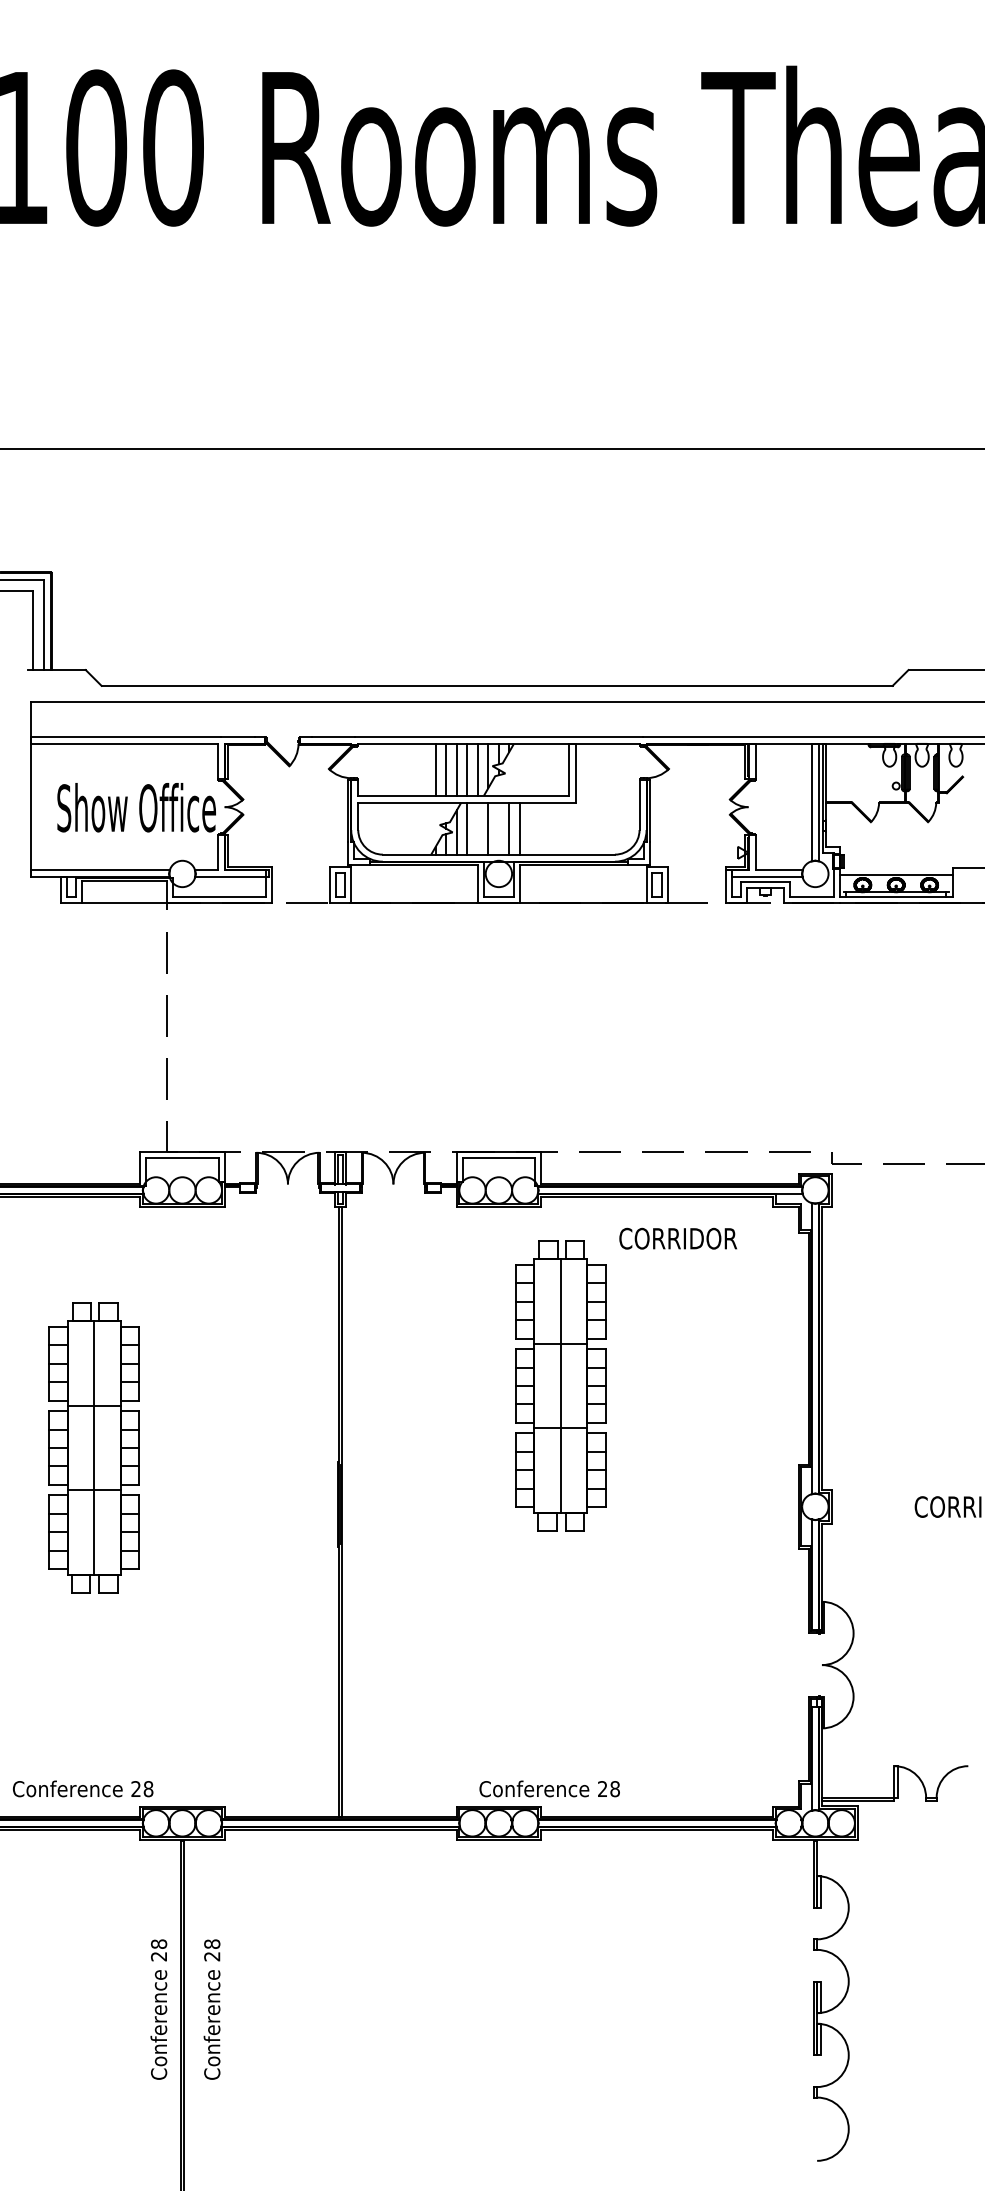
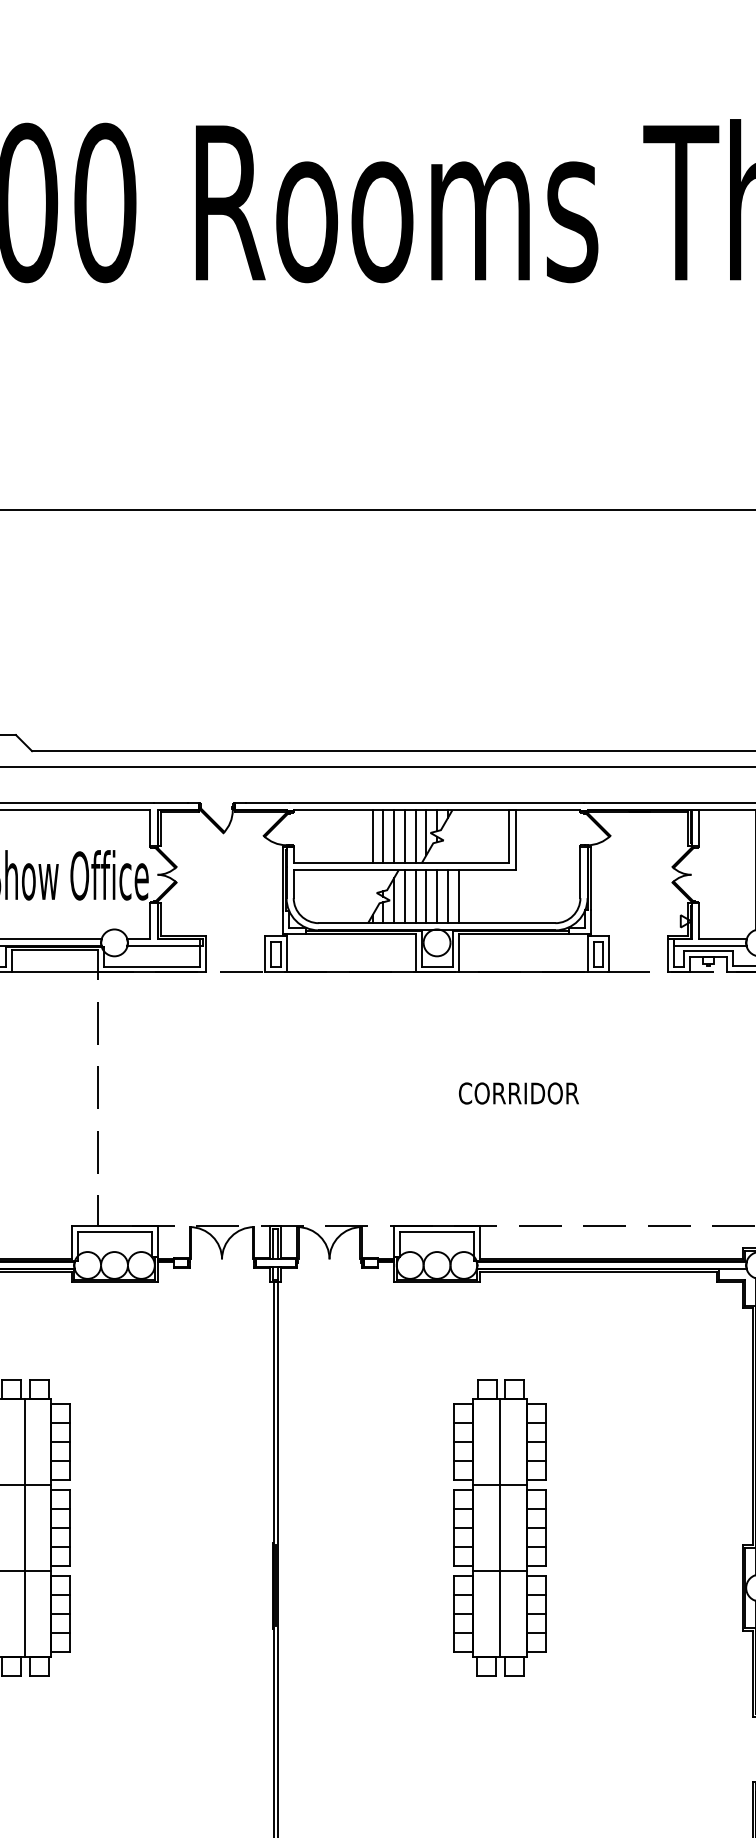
line: (477, 828) -> (415, 896), added
line: (498, 828) -> (436, 896), added
text: (677, 1238) -> (518, 1093), moved
part: (560, 1385) -> (499, 1527), moved

